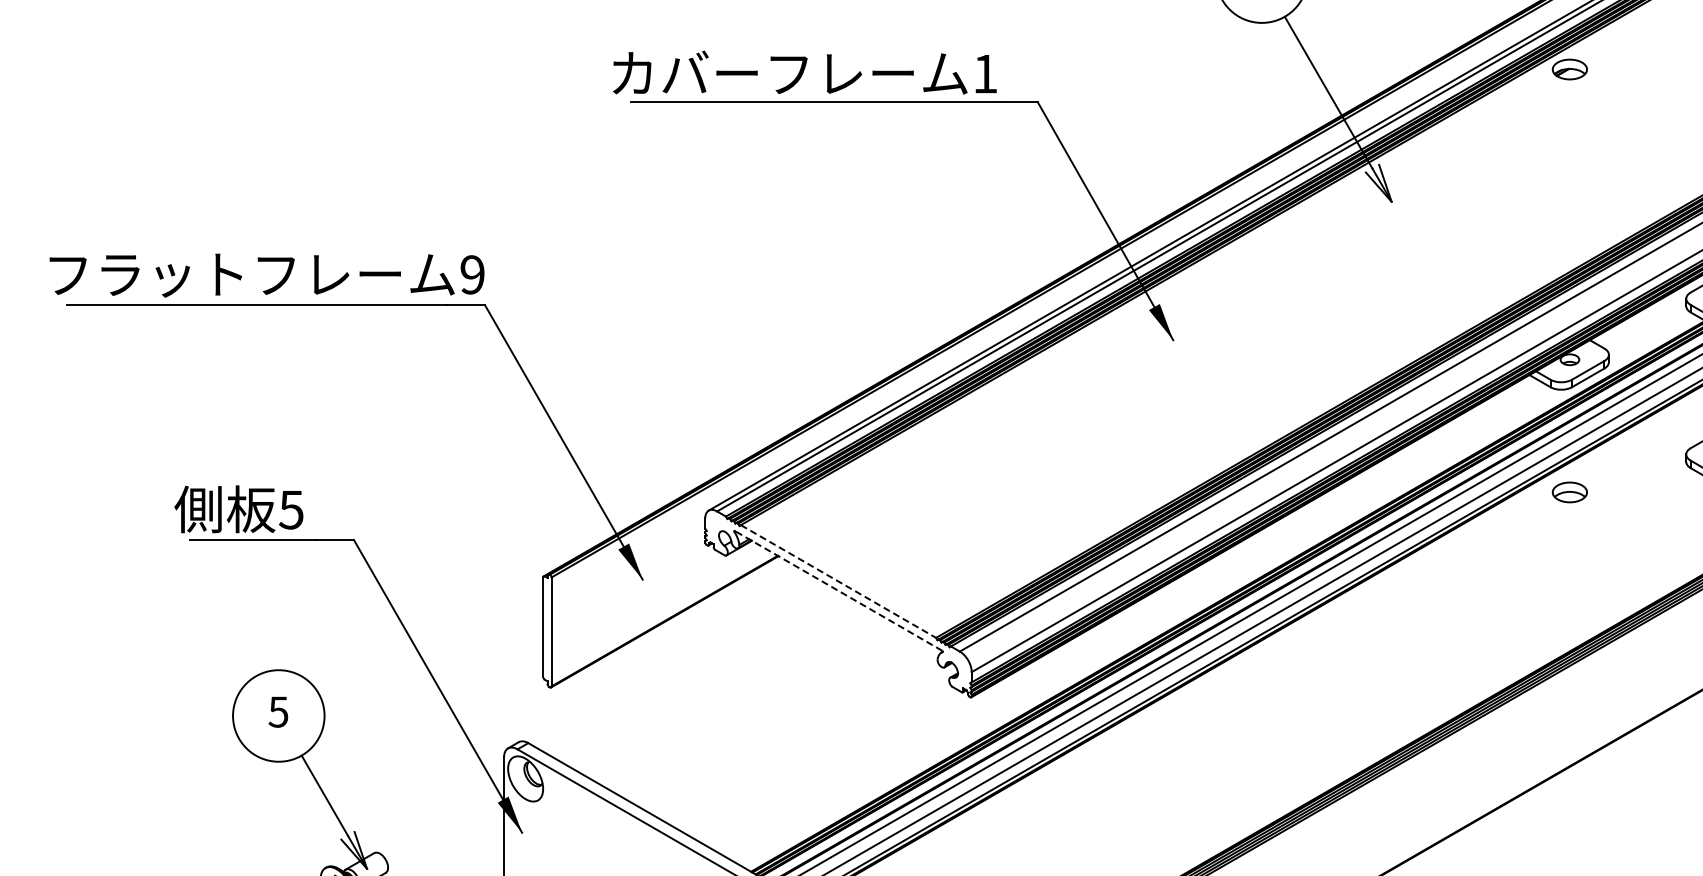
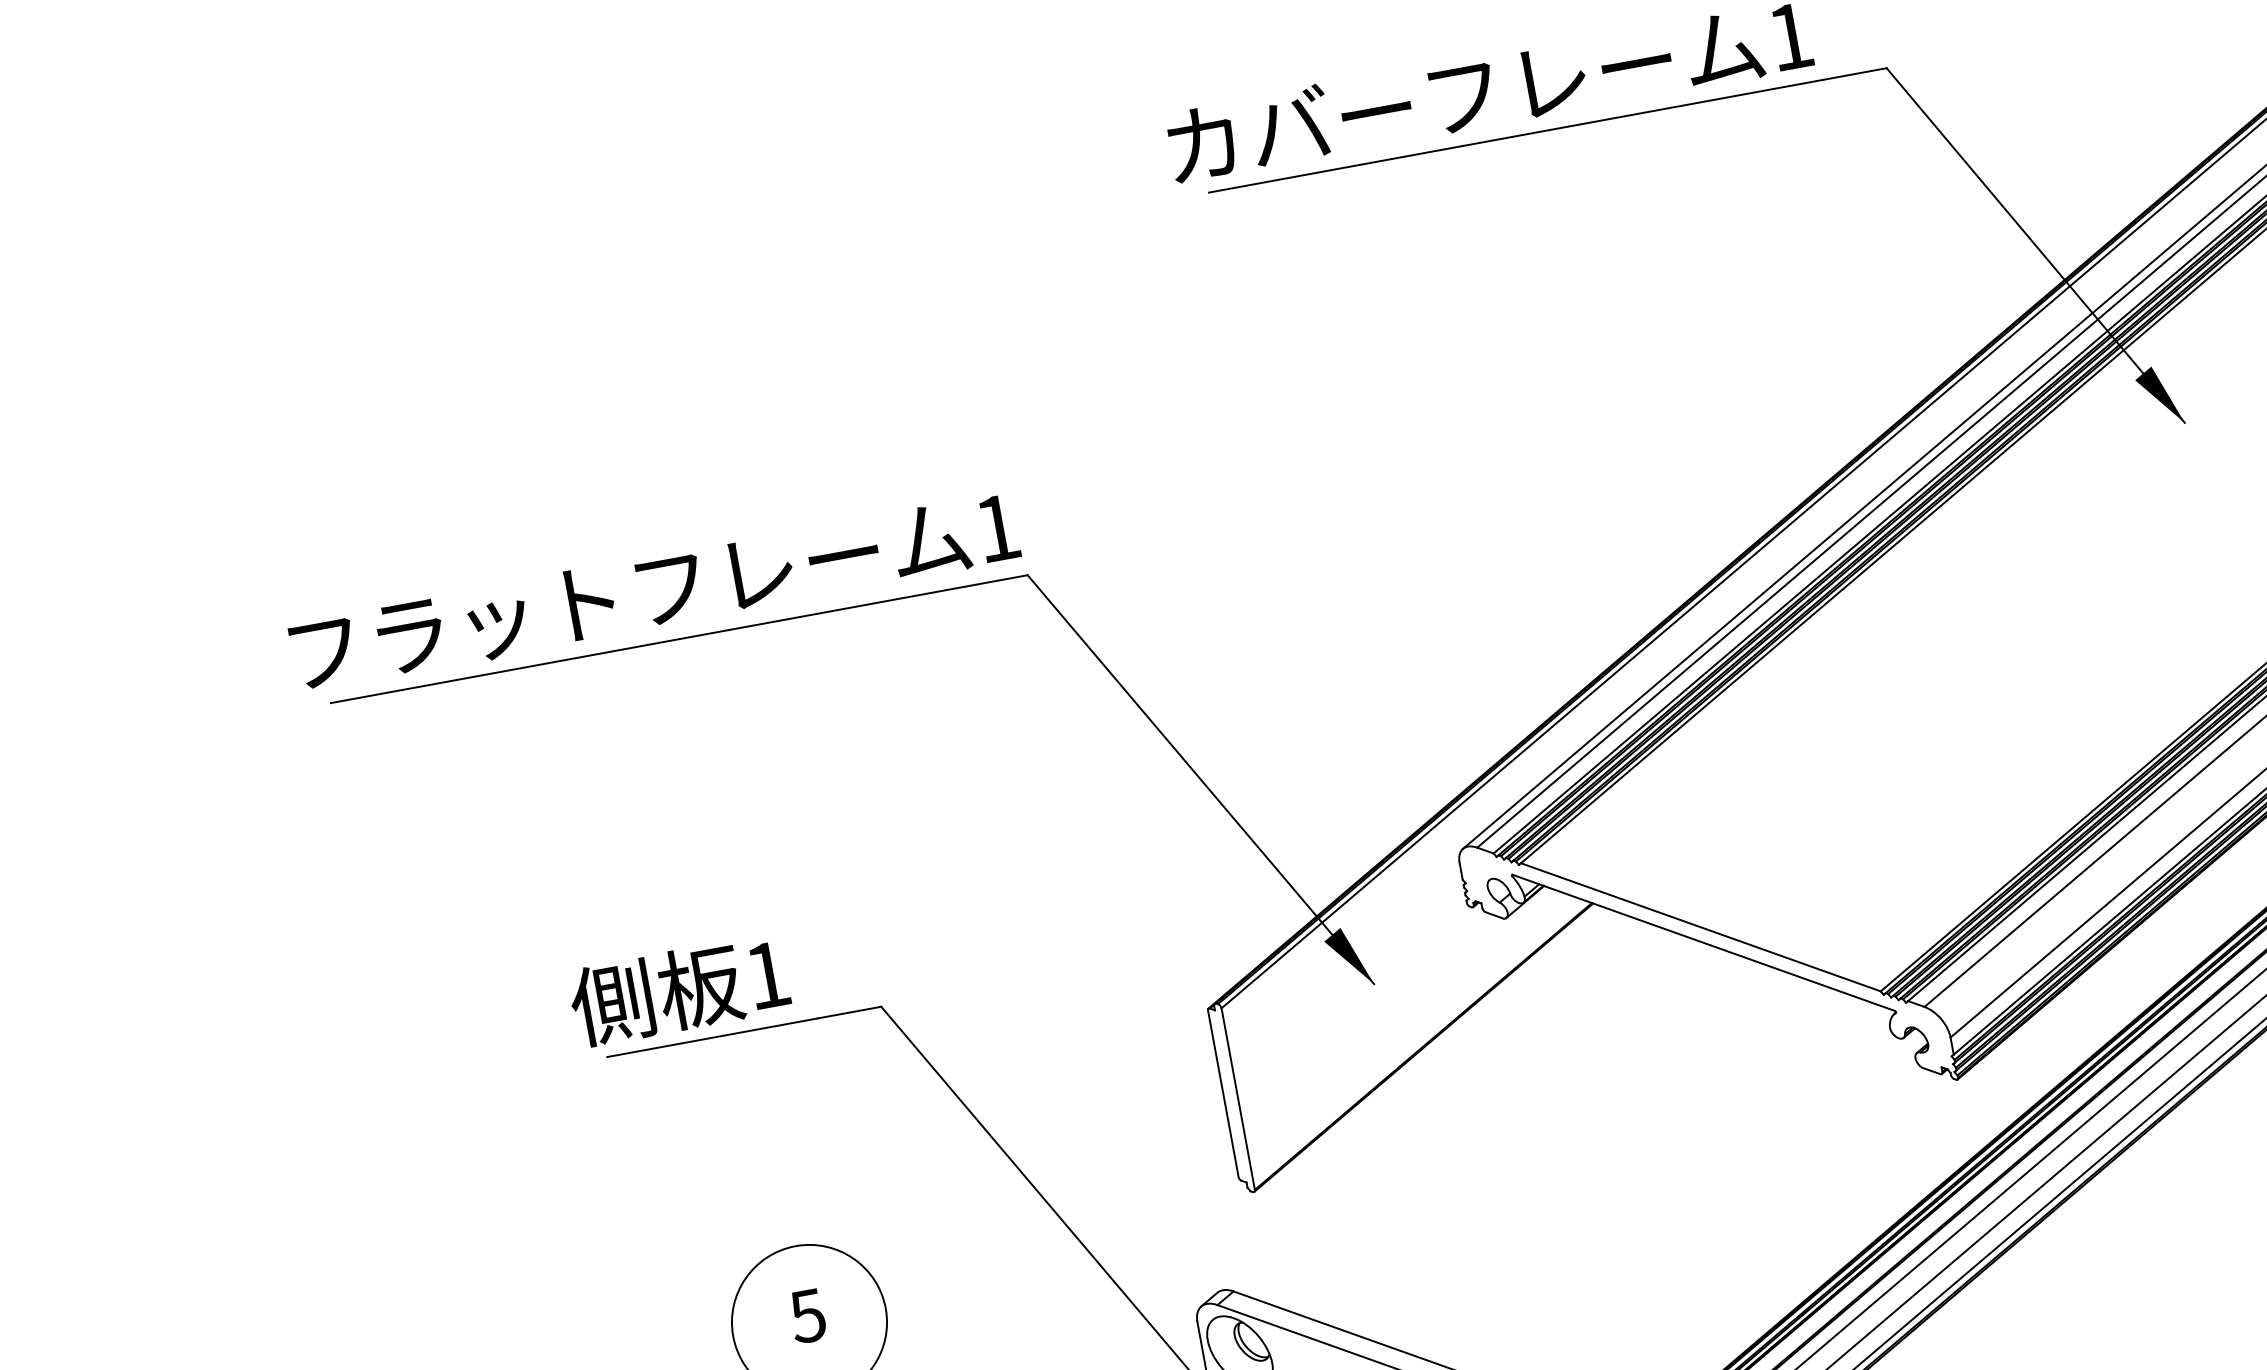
text: (472, 274) -> (997, 527), 9 -> 1
text: (291, 510) -> (767, 976), 5 -> 1
line: (838, 581) -> (1700, 927), dashed -> solid
line: (838, 590) -> (1703, 942), dashed -> solid

